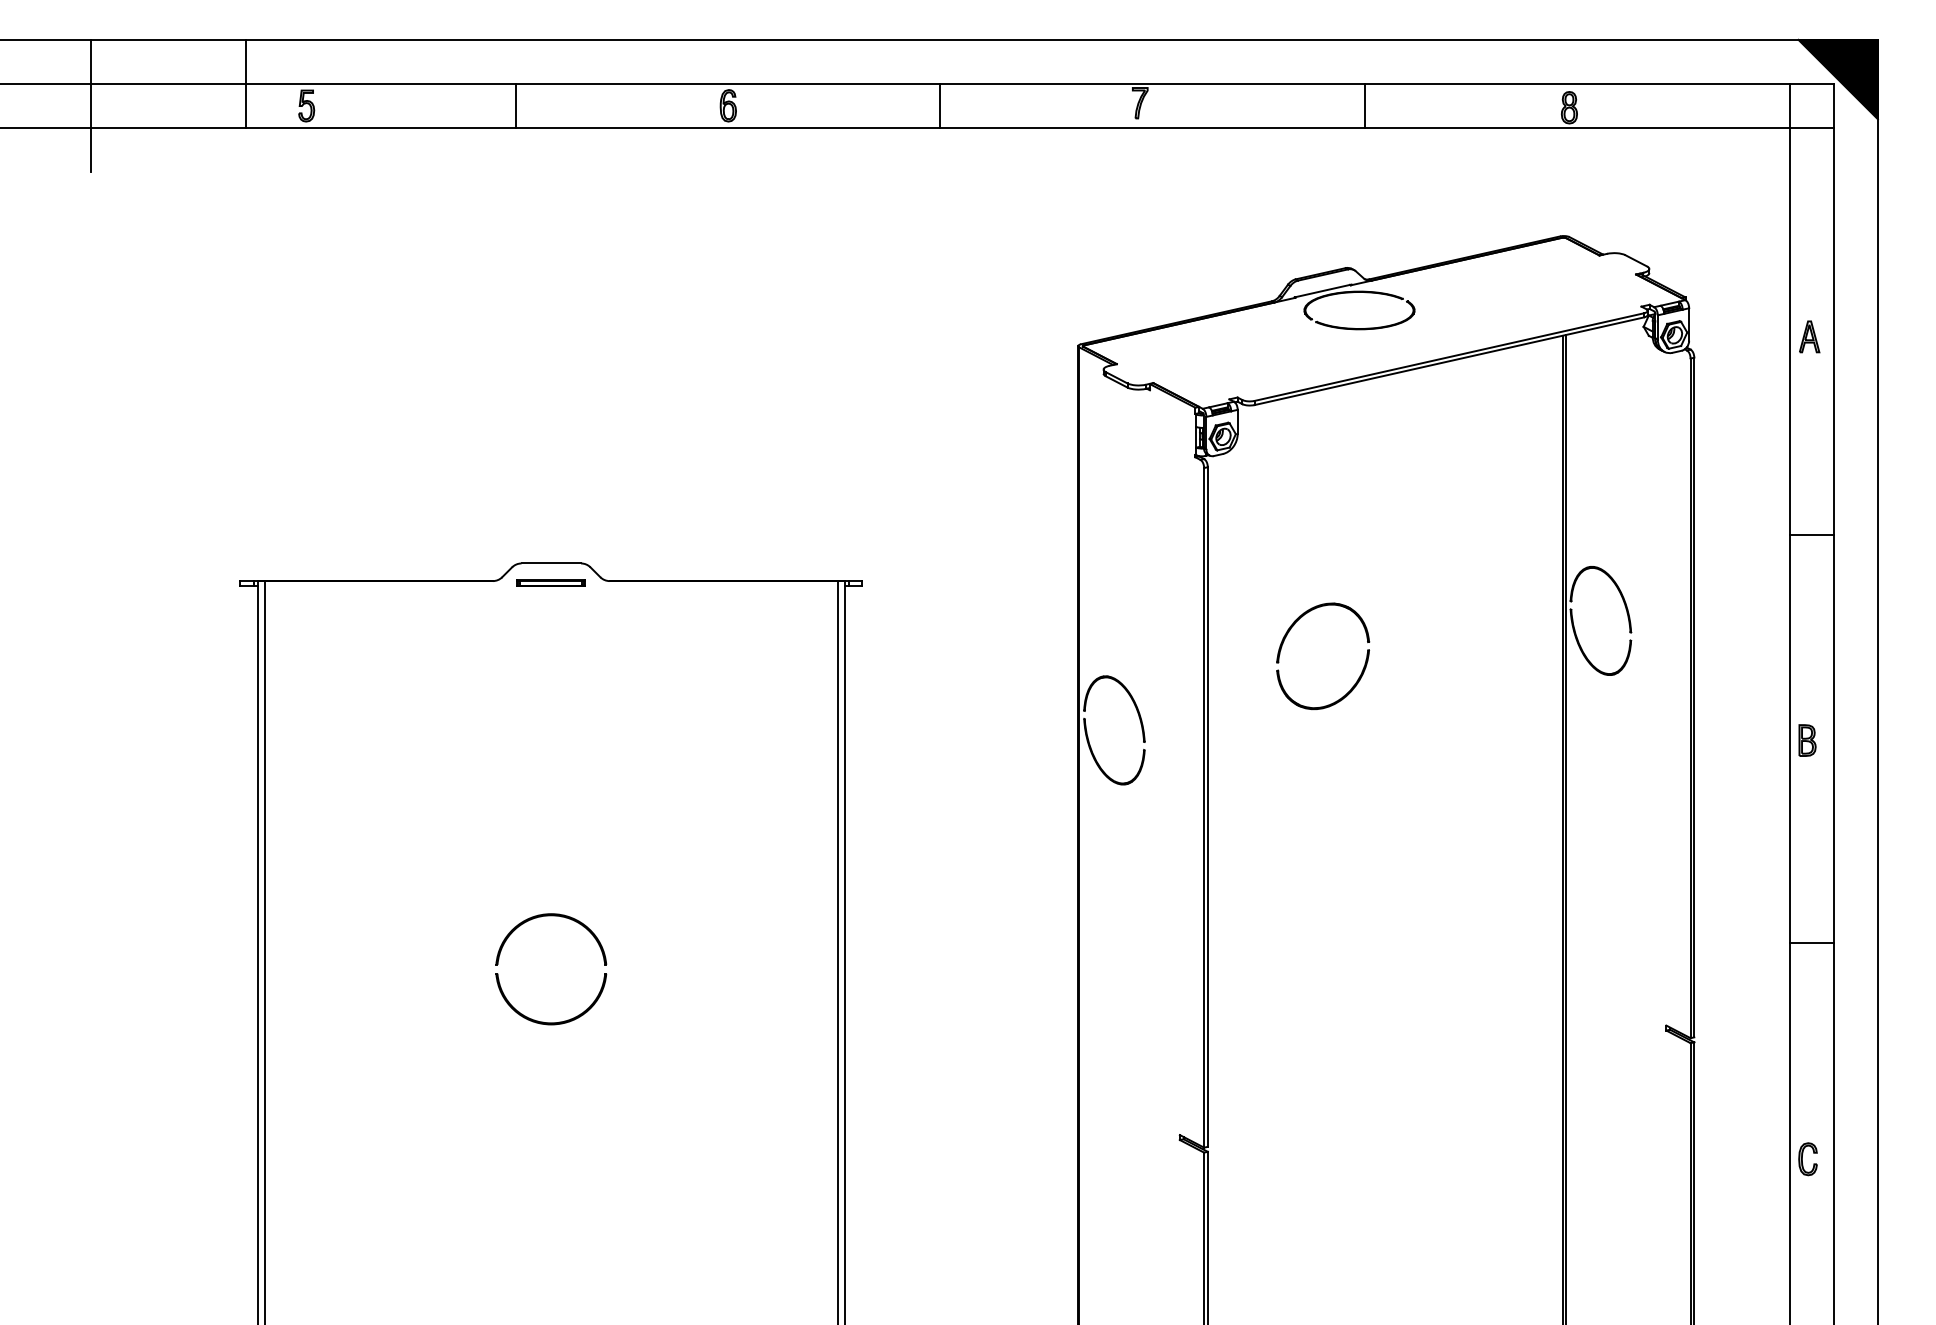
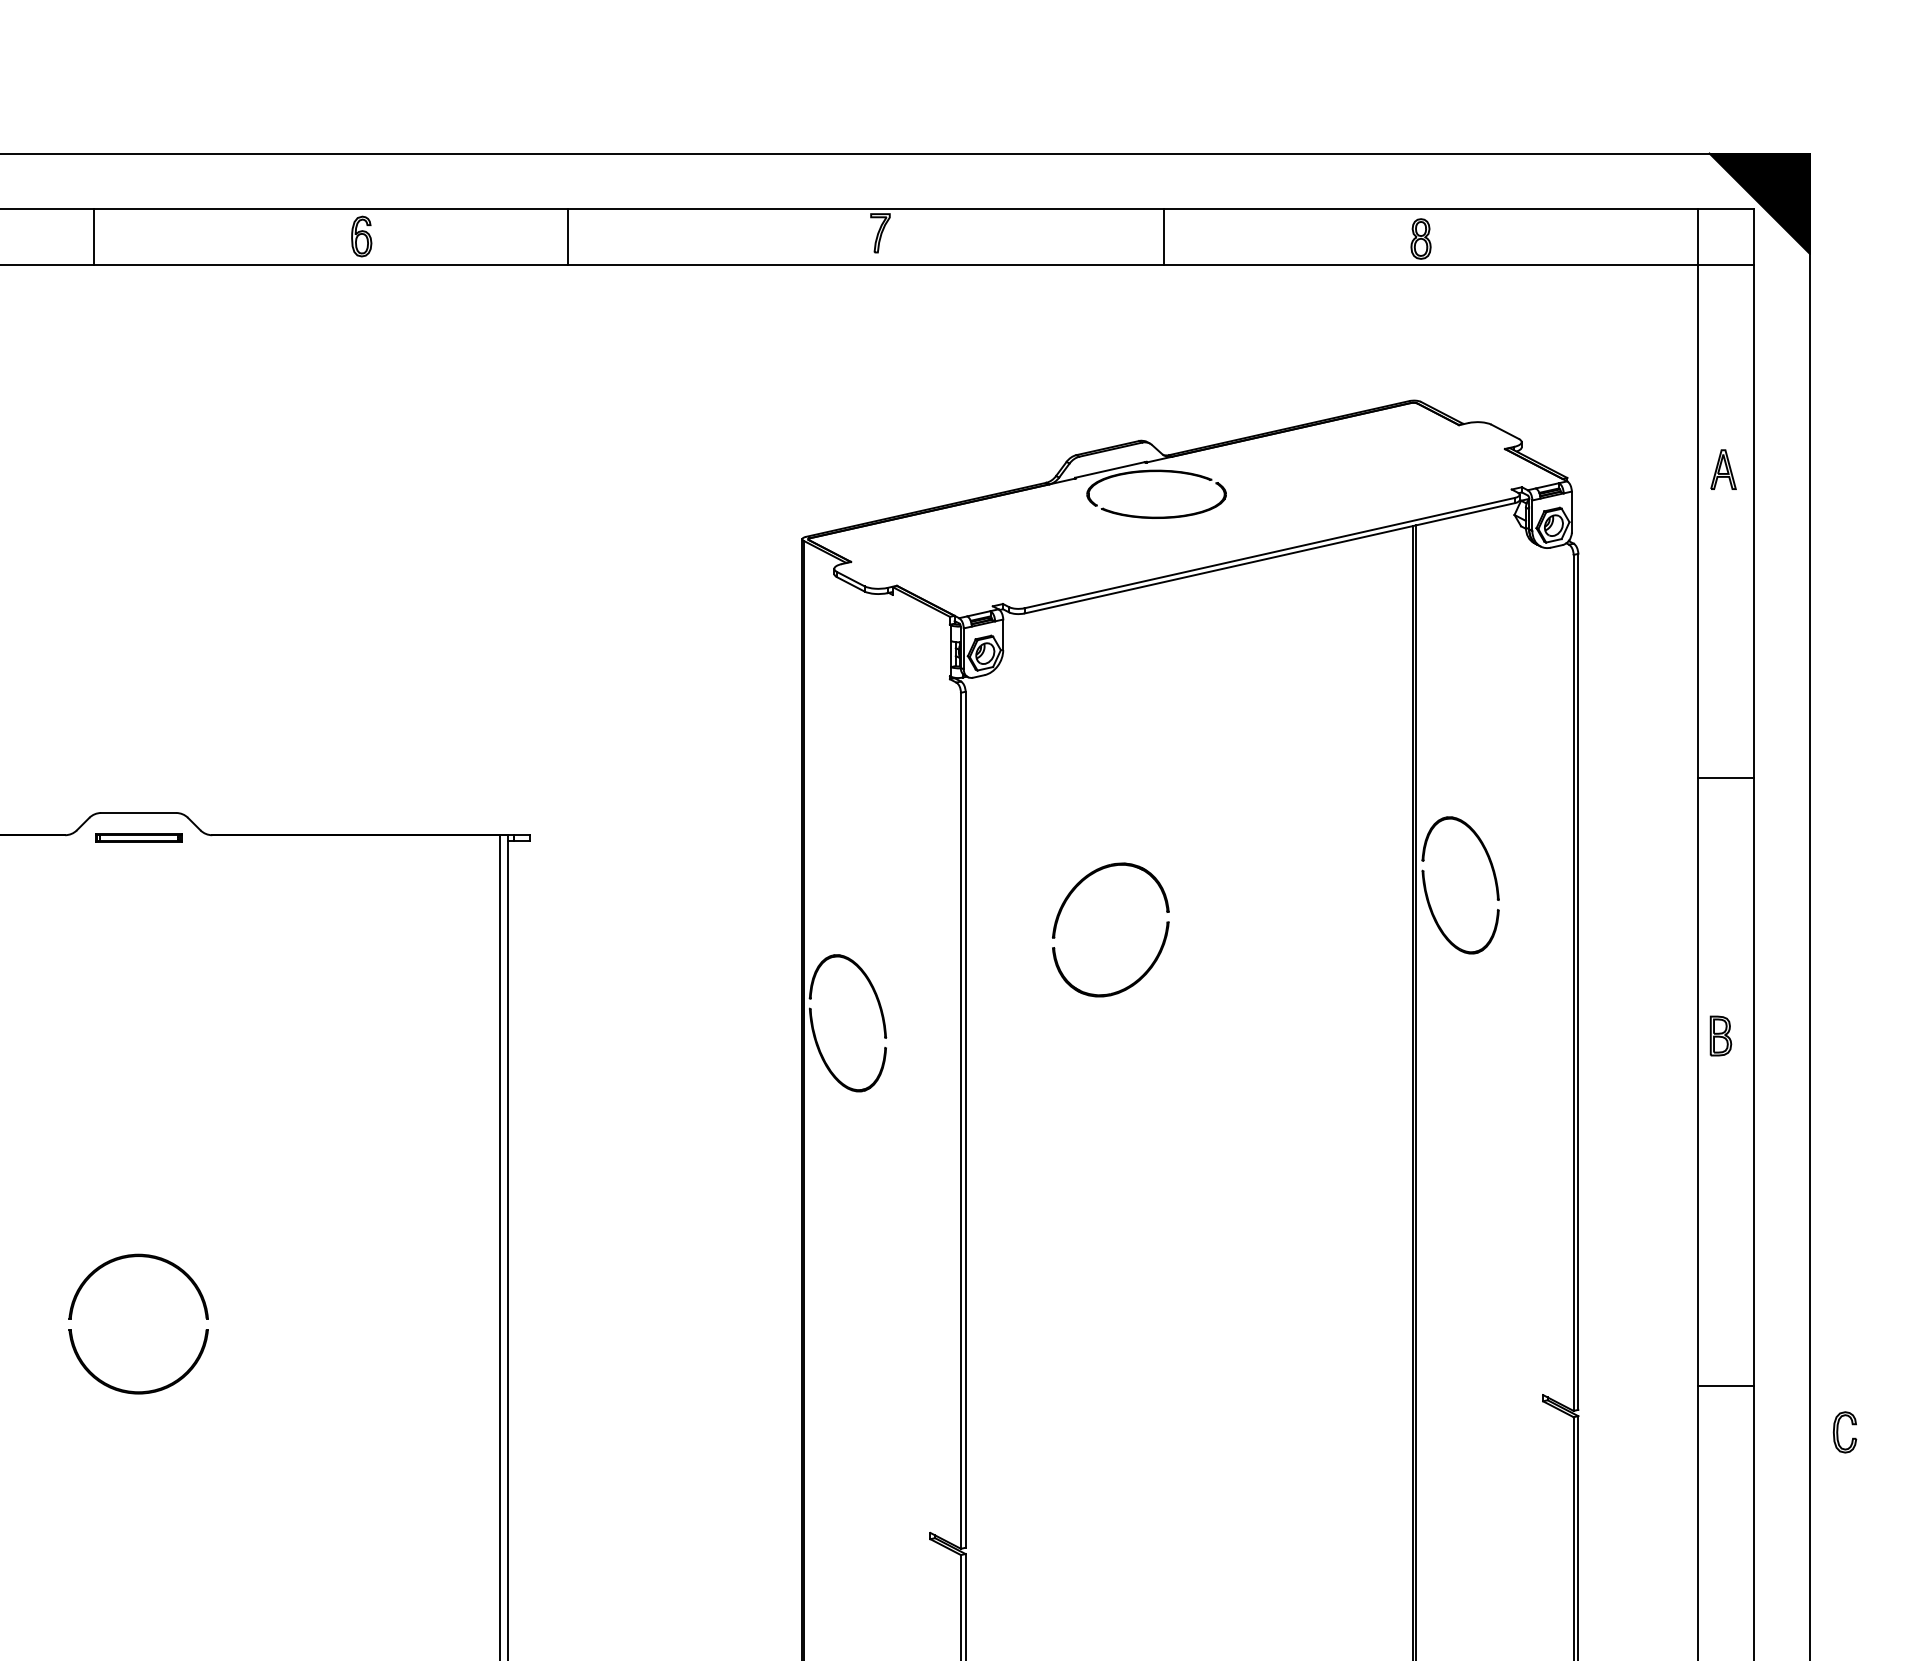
line: (940, 105) -> (568, 236), moved
part: (1809, 336) -> (1723, 469), moved
line: (1811, 942) -> (1725, 1386), moved
part: (1807, 1159) -> (1844, 1432), moved

